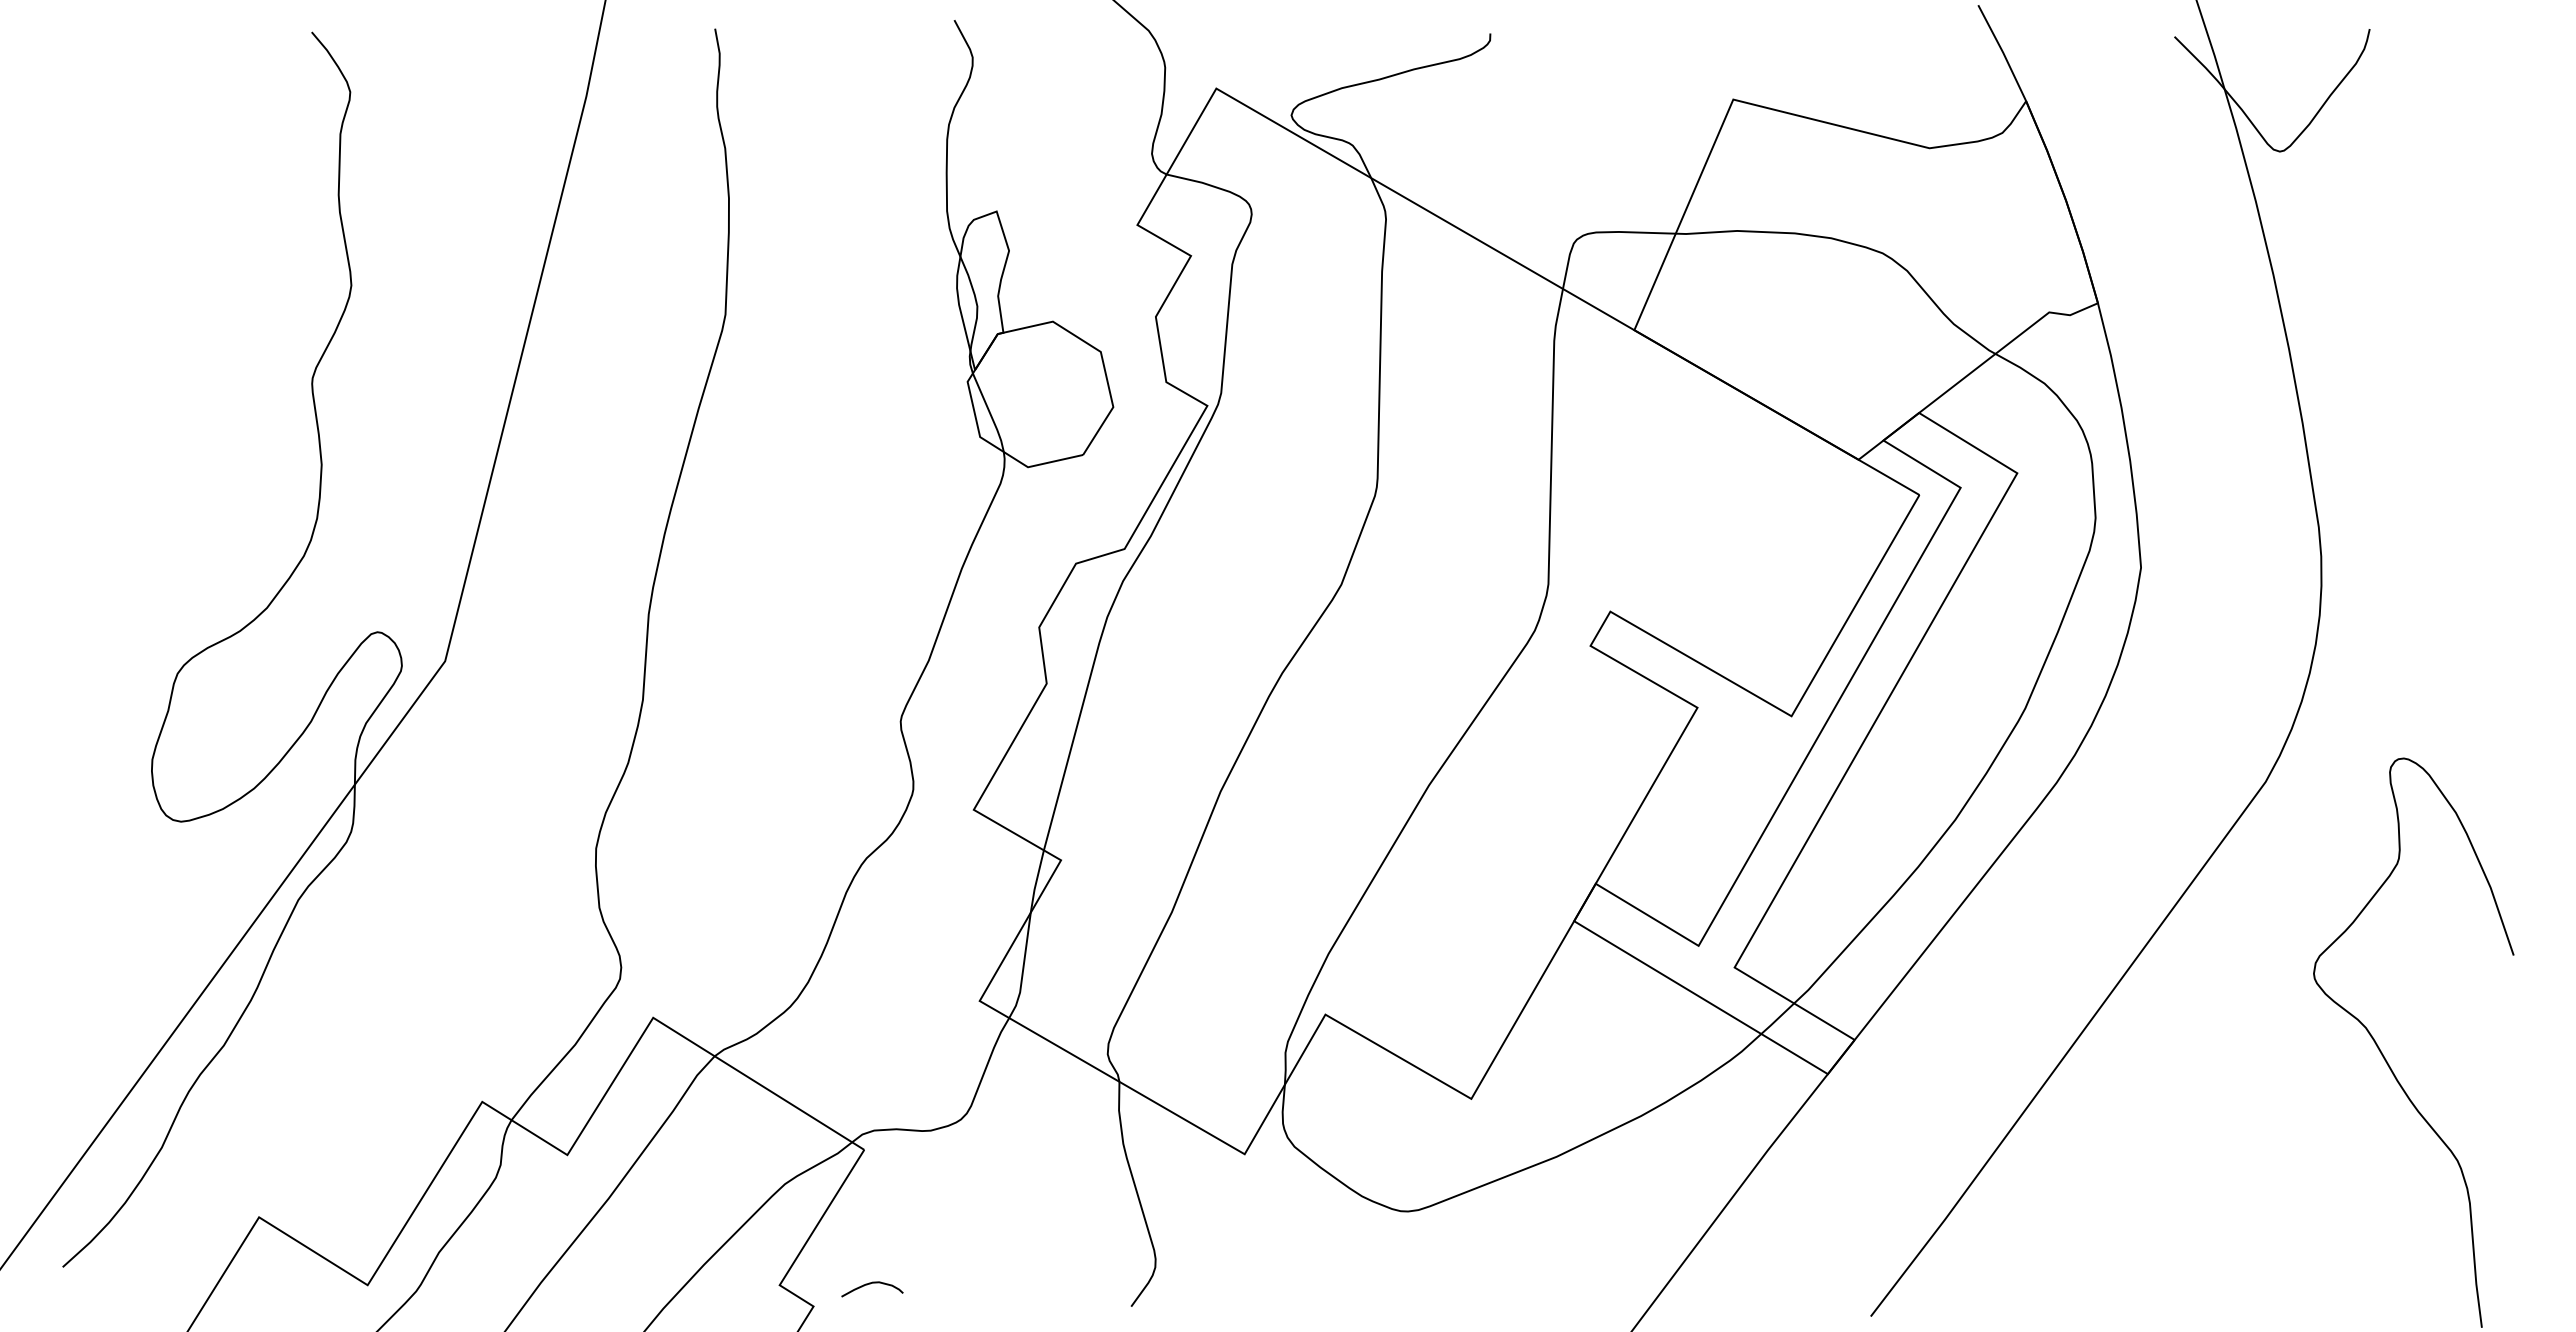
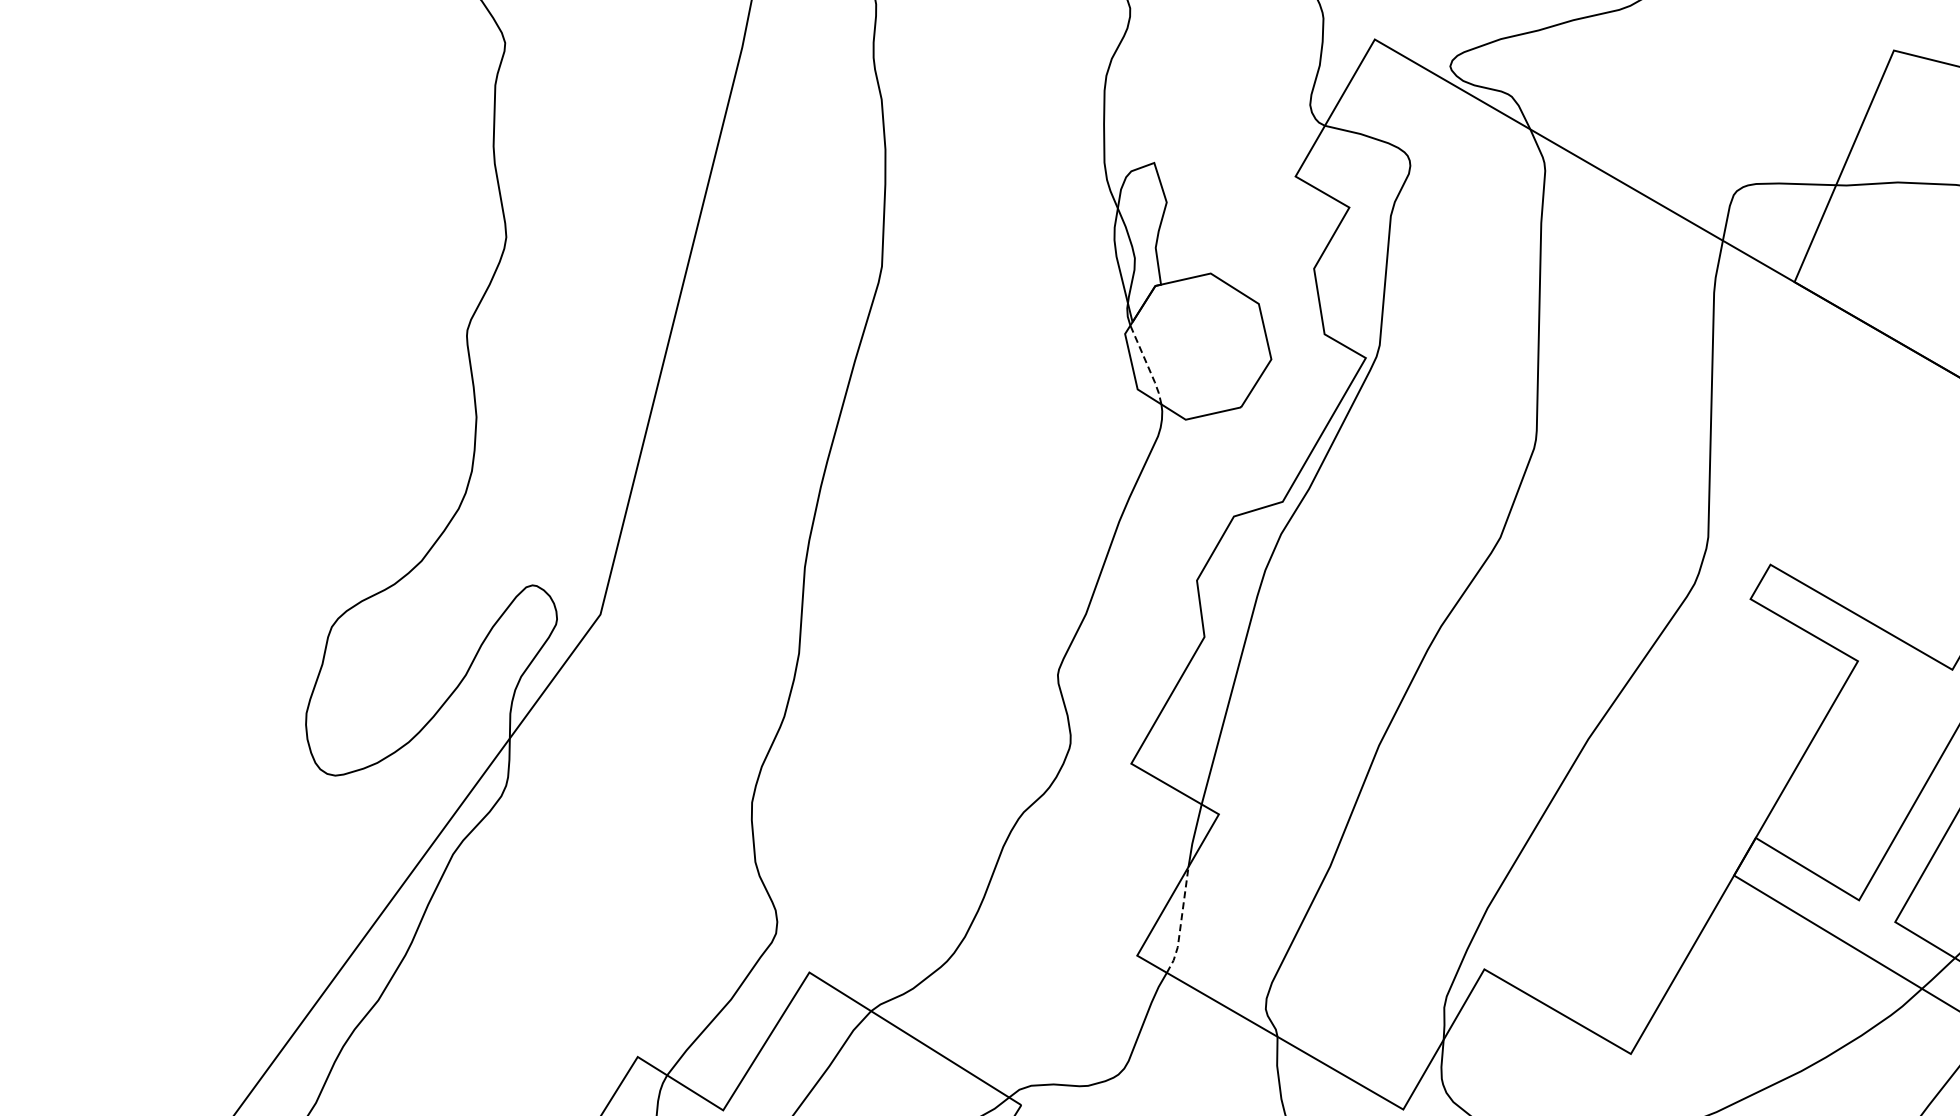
line: (990, 413) -> (1148, 365), solid -> dashed
line: (1023, 967) -> (1181, 922), solid -> dashed

